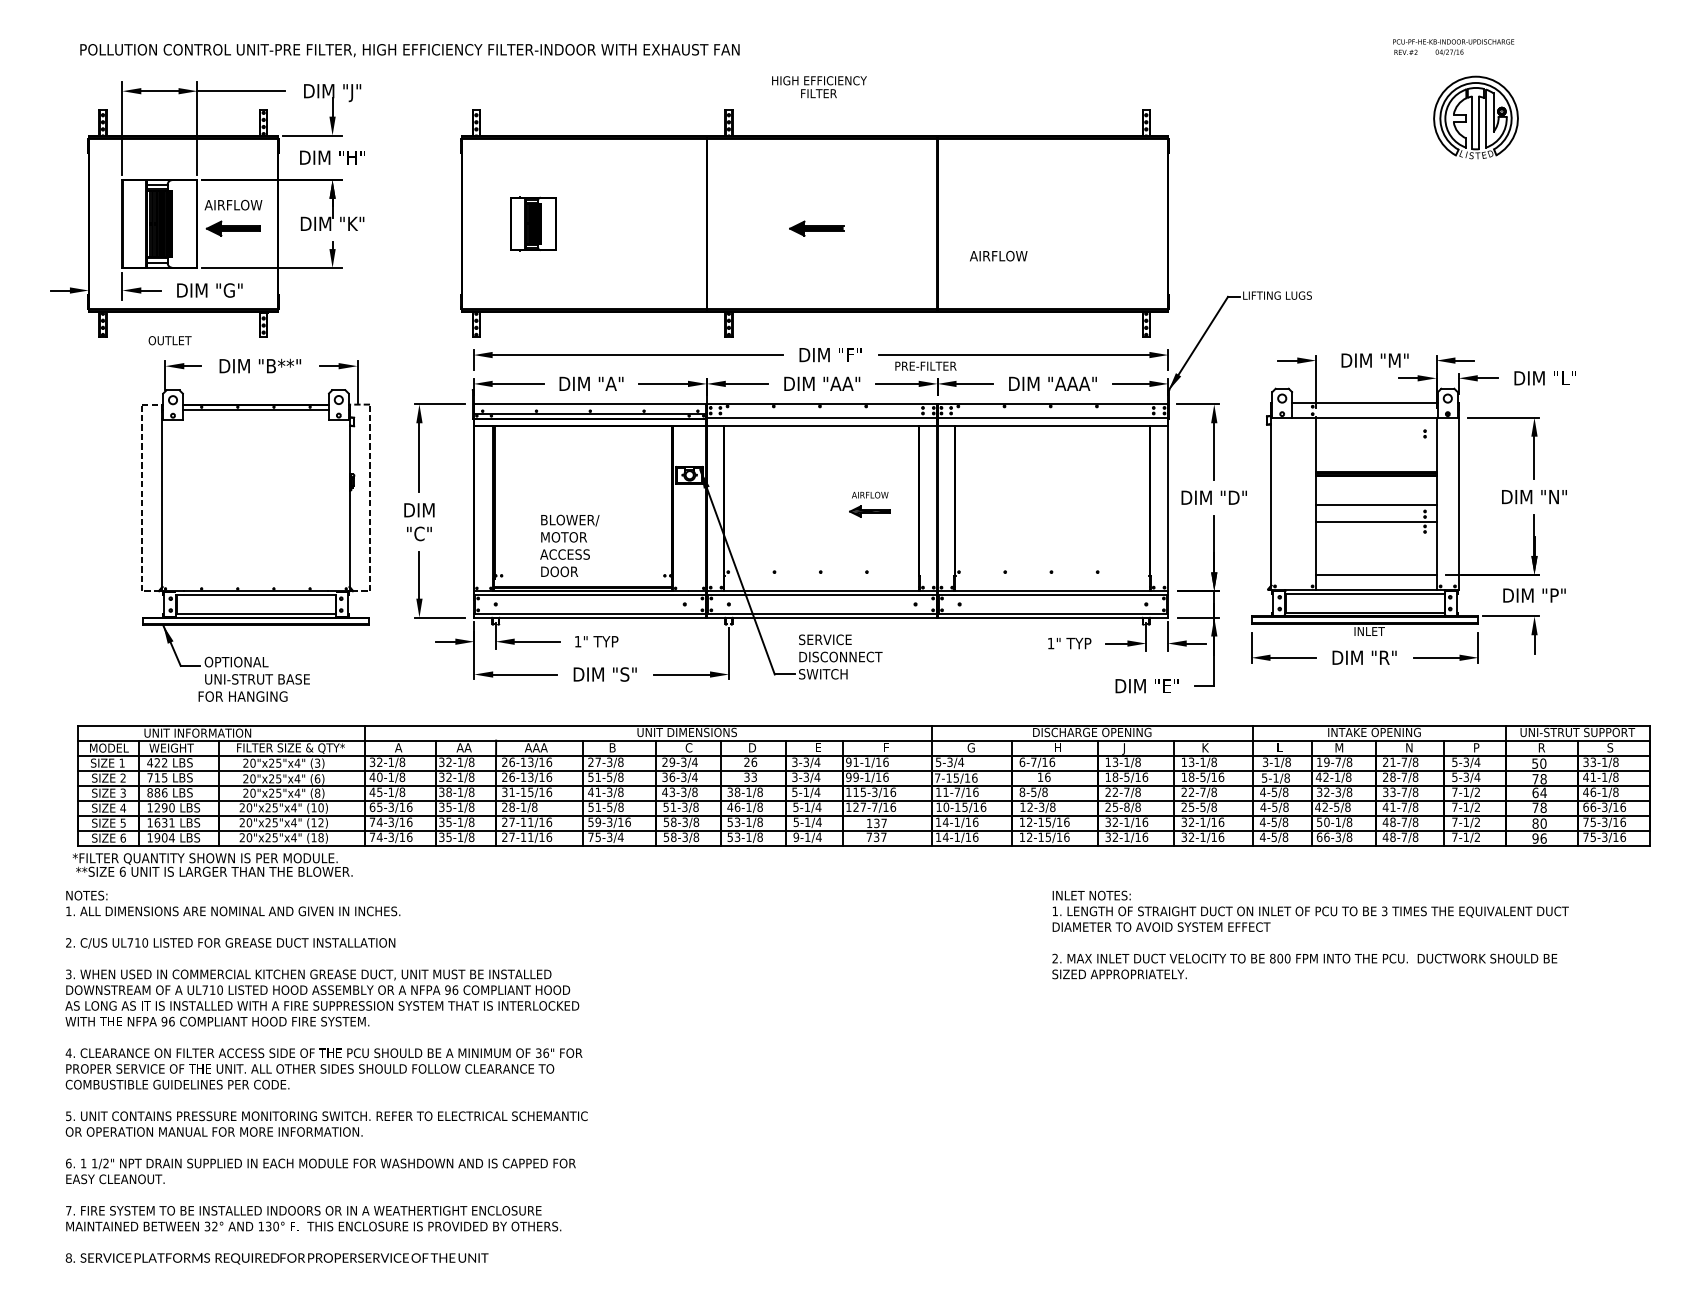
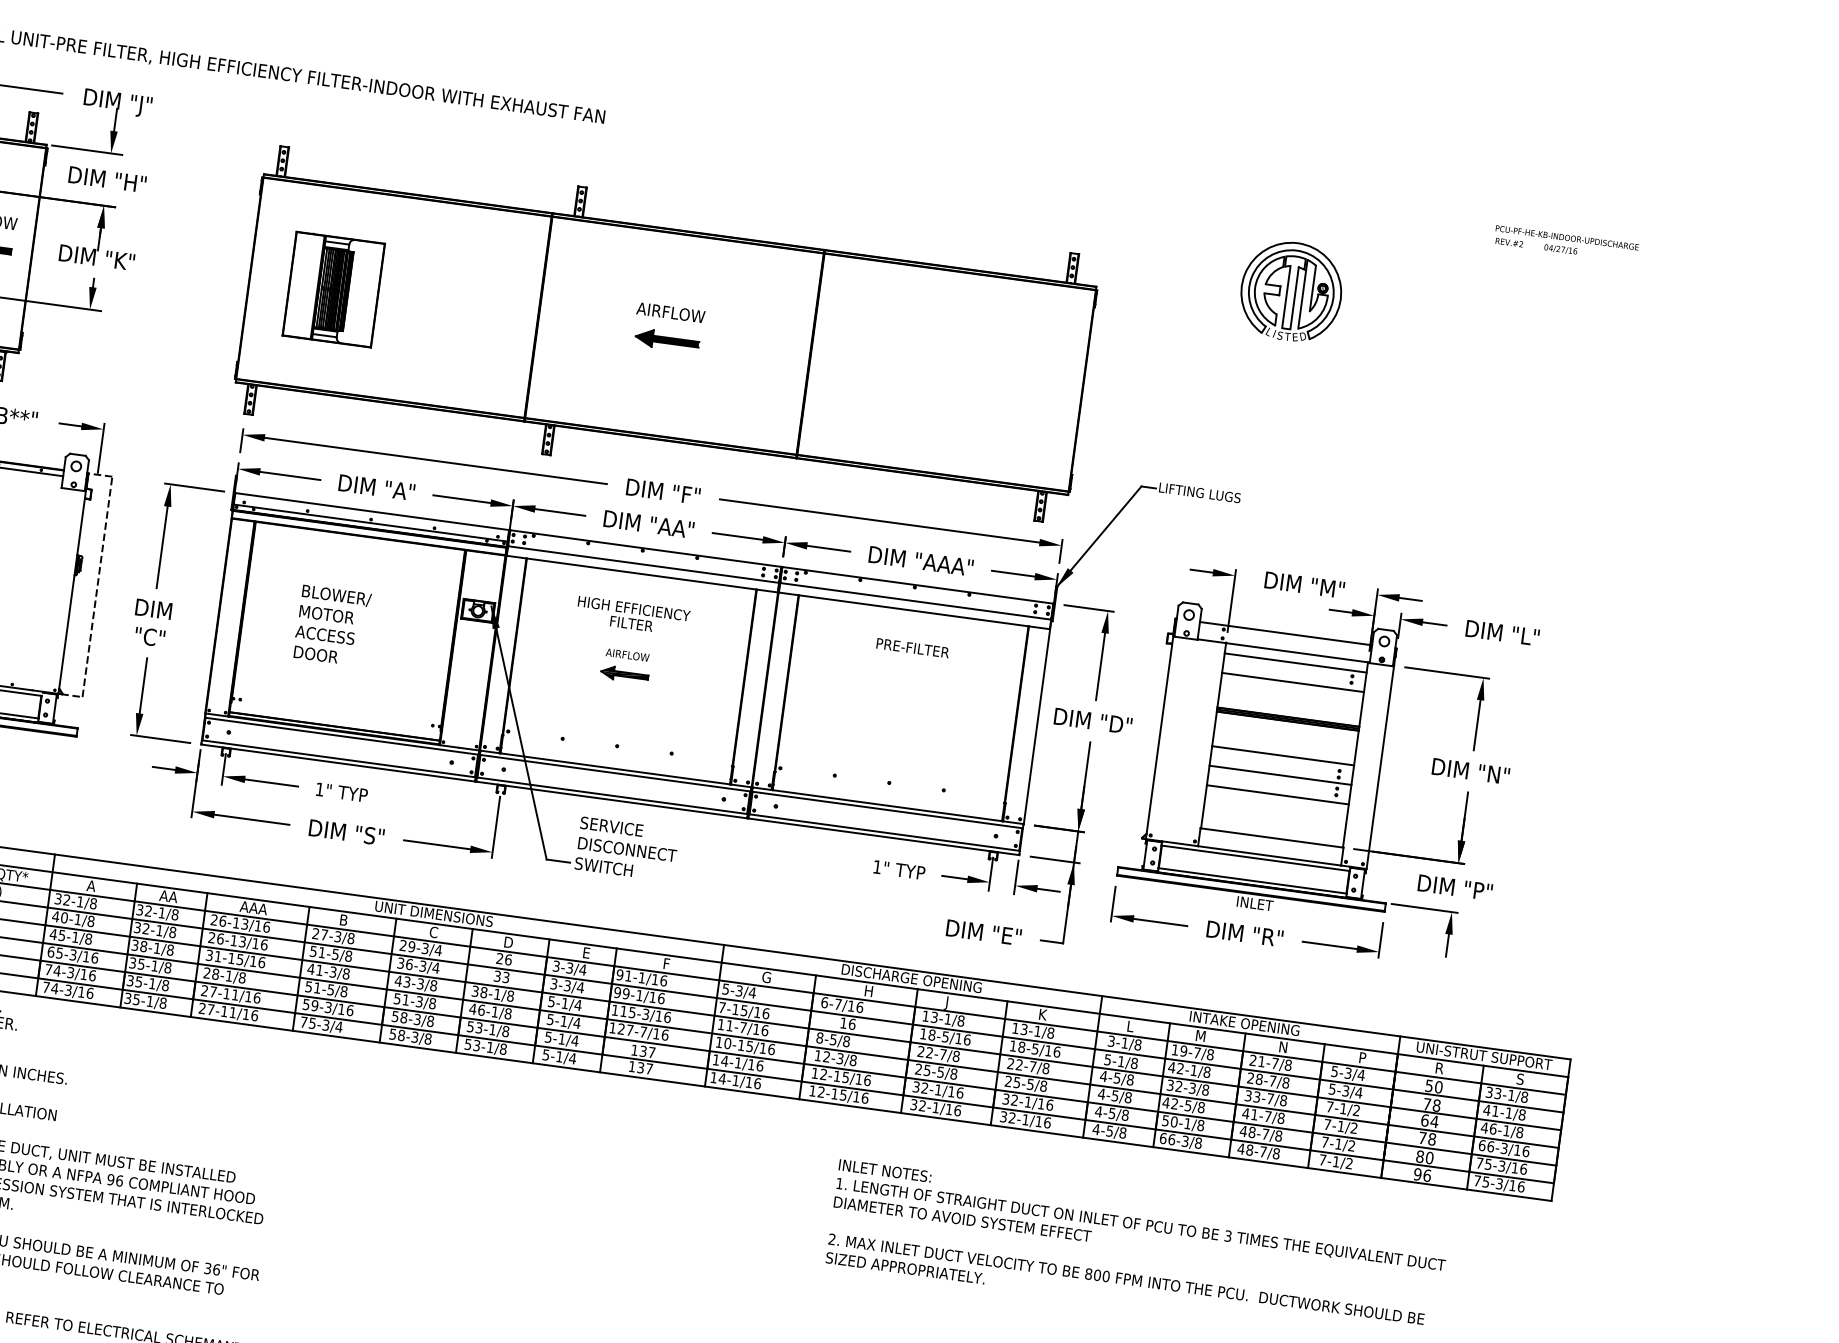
text: (1453, 47) -> (1566, 244), moved
text: (819, 87) -> (633, 616), moved
part: (1475, 117) -> (1290, 291), moved
part: (533, 223) -> (334, 289), size x1.67
text: (998, 255) -> (670, 311), moved
text: (925, 365) -> (912, 647), moved
line: (1376, 426) -> (1295, 663), added
line: (1376, 443) -> (1293, 683), added
part: (869, 504) -> (625, 666), moved
line: (1376, 538) -> (1278, 795), added
text: (569, 545) -> (331, 625), moved
text: (1126, 806) -> (940, 1071), 25-8/8 -> 25-5/8
text: (796, 836) -> (546, 1054), 9-1/4 -> 5-1/4
text: (868, 836) -> (631, 1065), 737 -> 137

